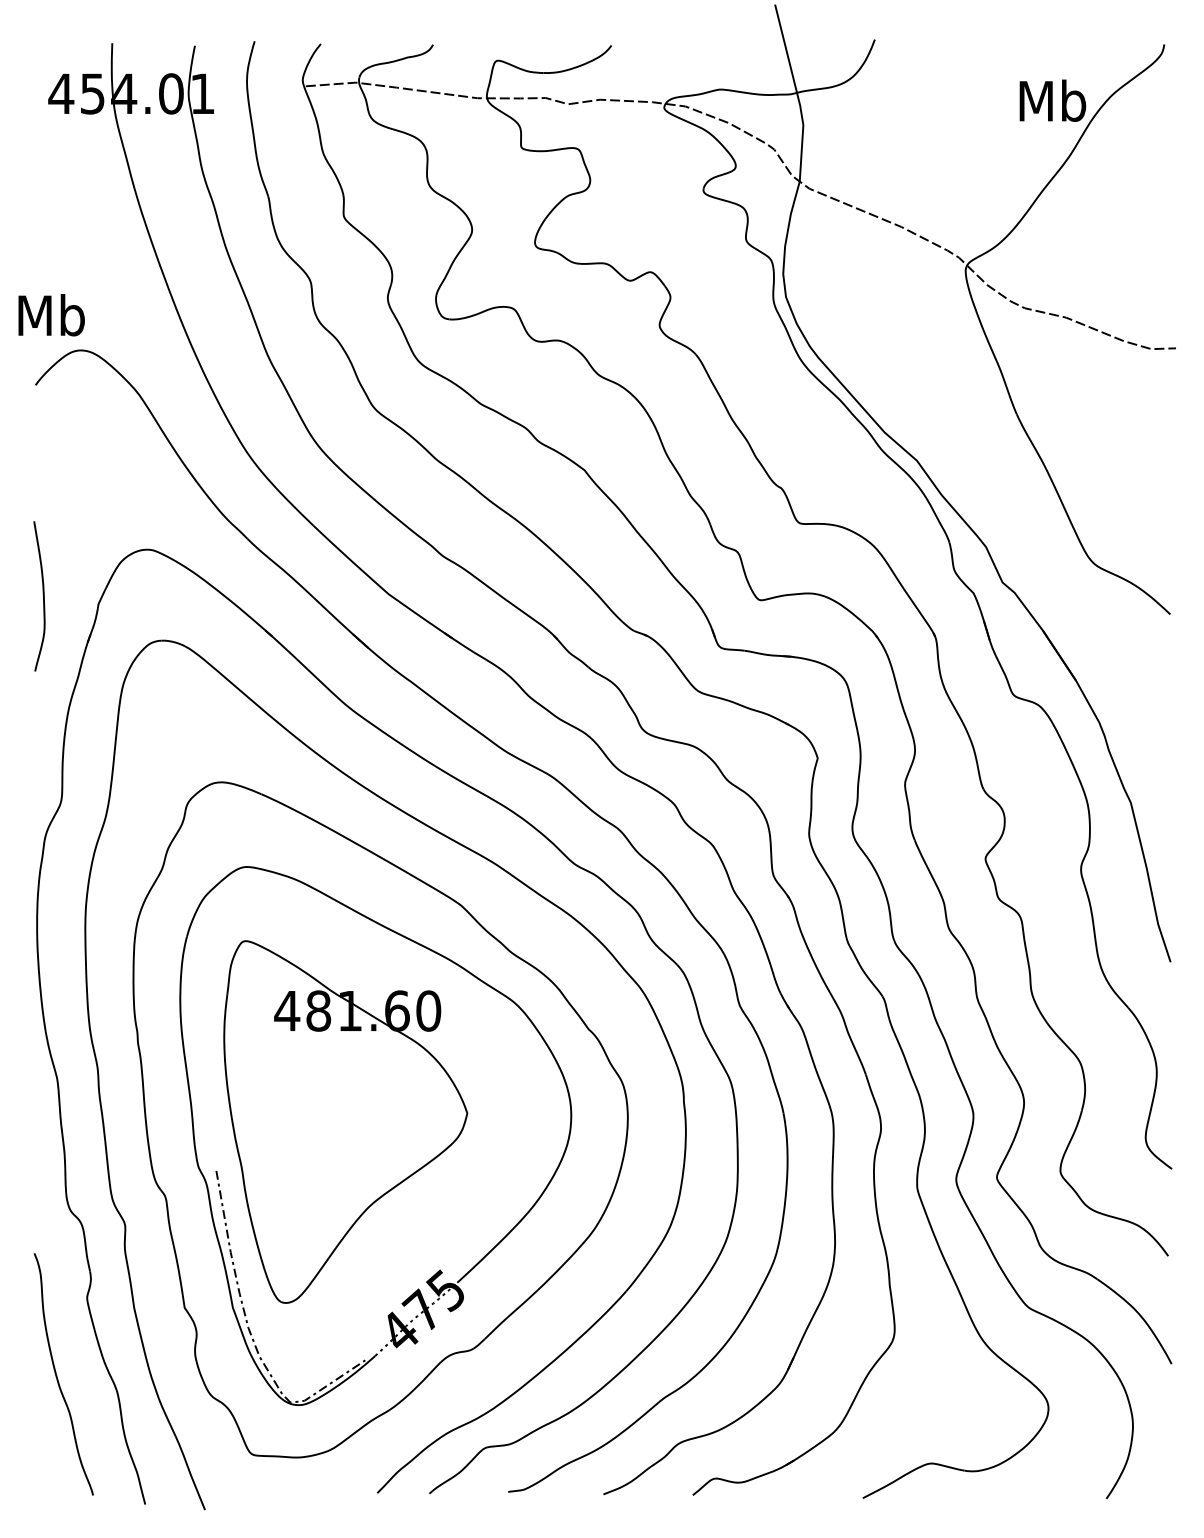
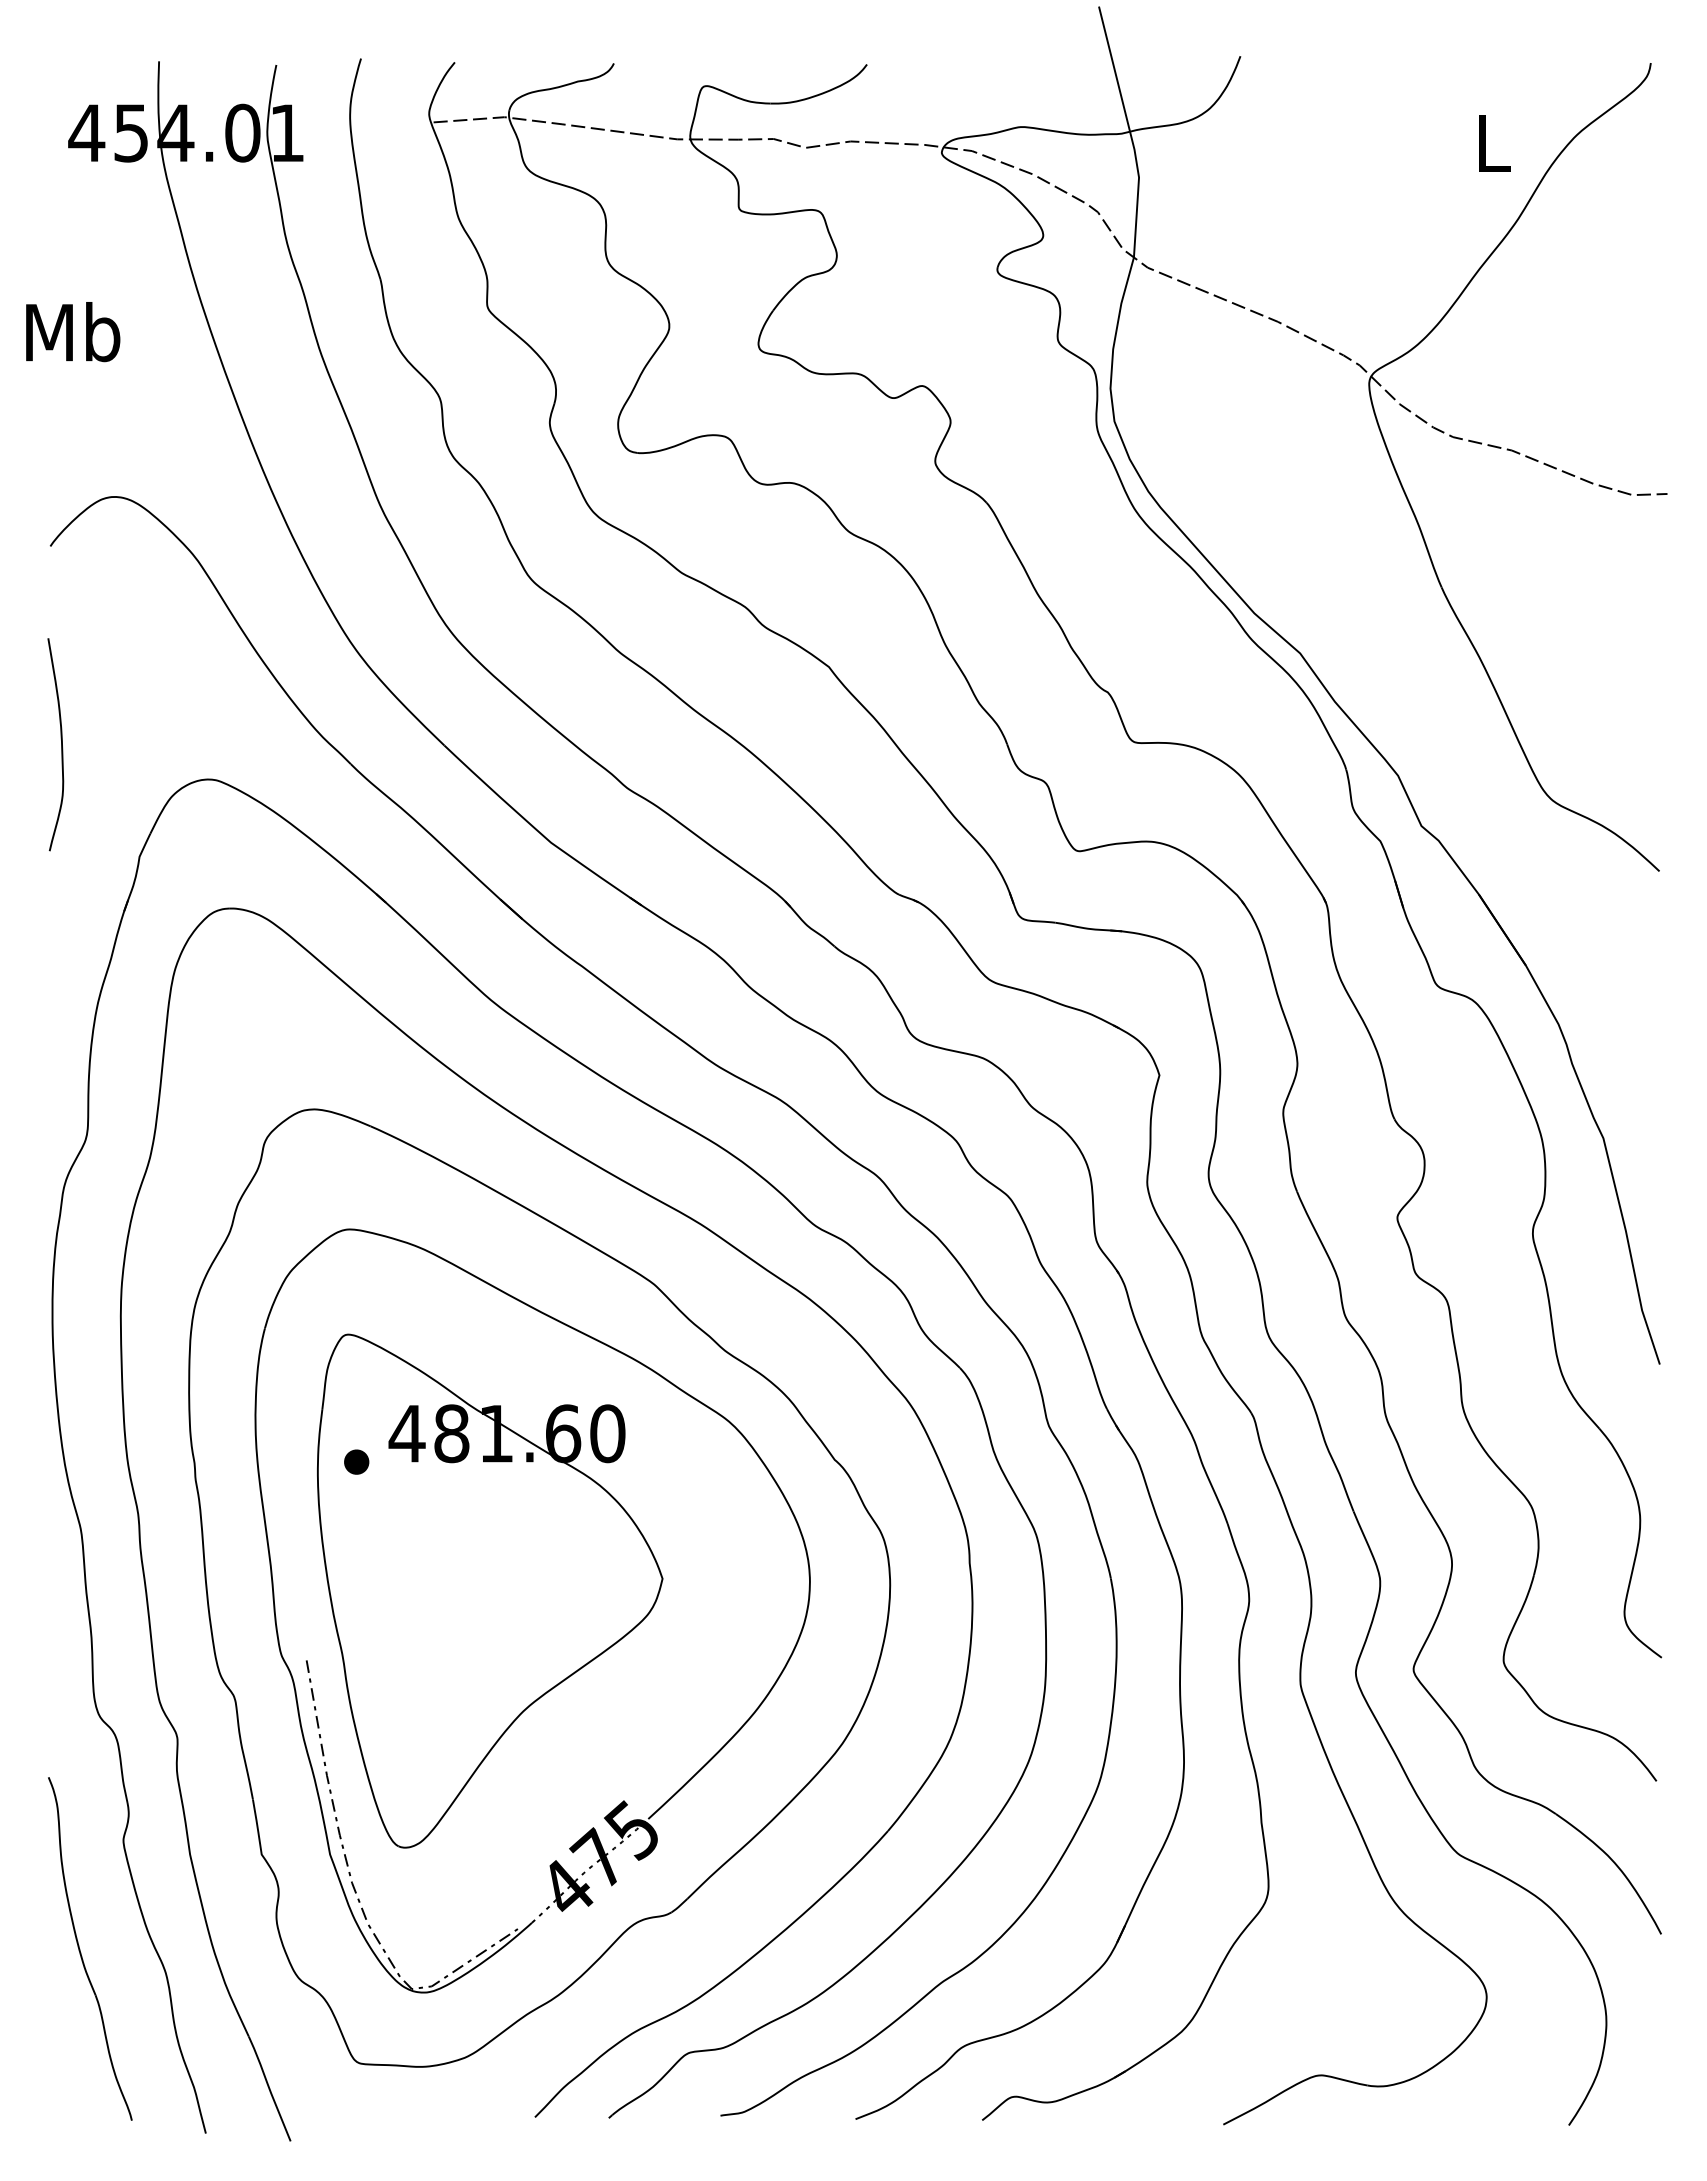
text: (1052, 100) -> (1492, 142), Mb -> L
text: (51, 315) -> (73, 332), moved
curve: (43, 596) -> (61, 744), moved
part: (251, 1030) -> (356, 1461), added

